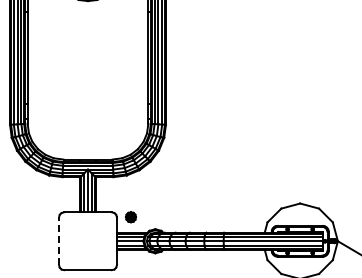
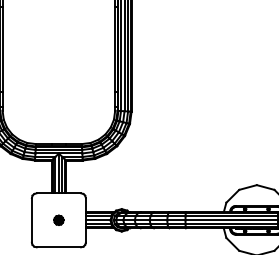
part: (130, 217) -> (58, 220), moved
line: (59, 241) -> (32, 220), dashed -> solid

